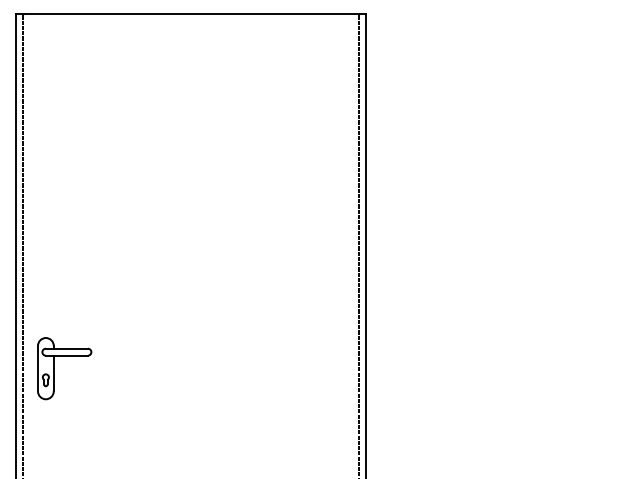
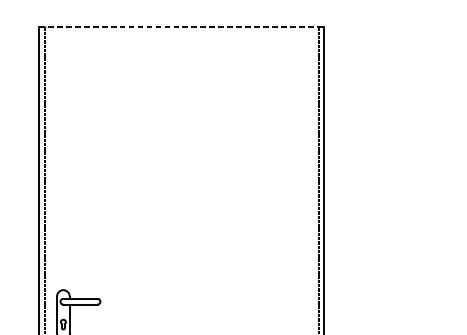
line: (191, 14) -> (181, 26), solid -> dashed

